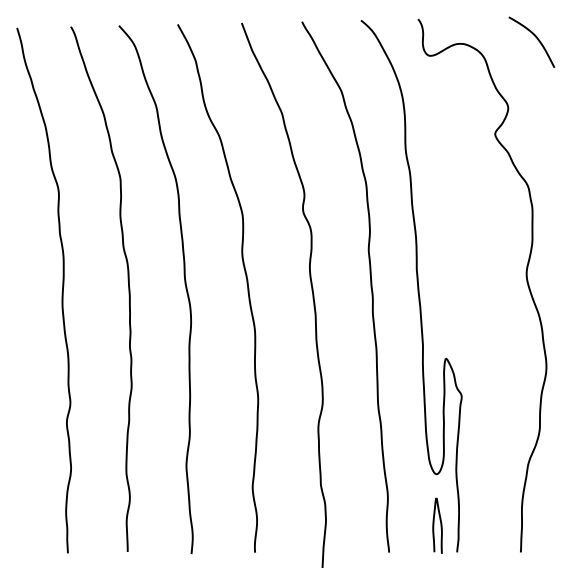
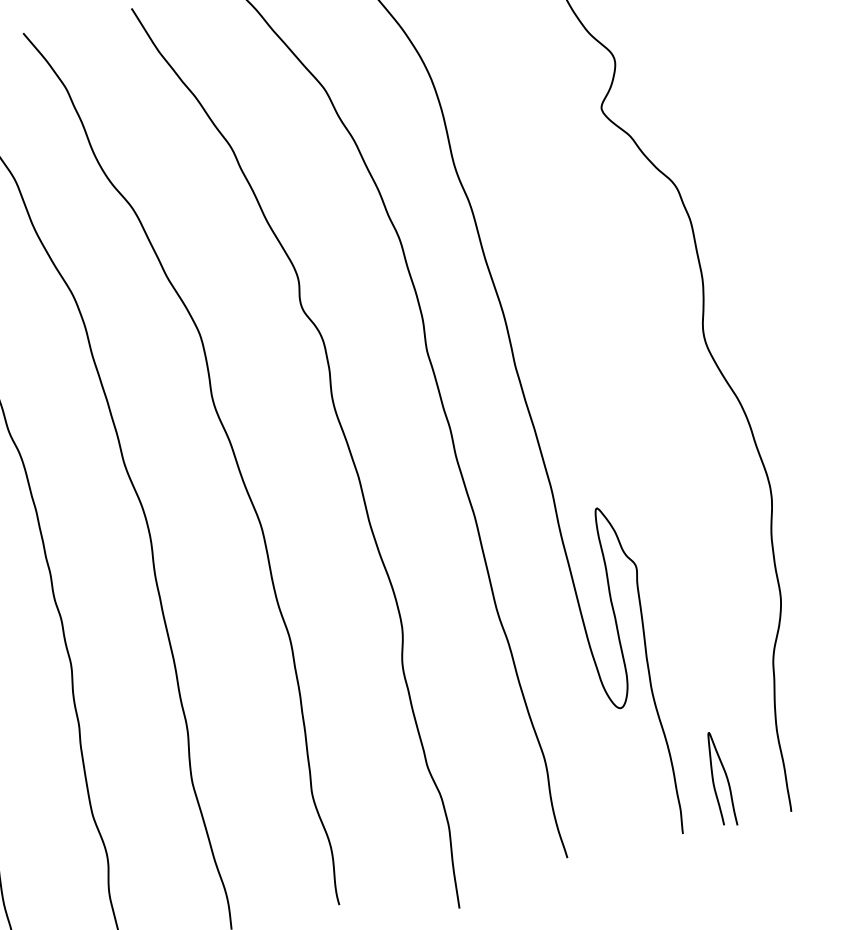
curve: (434, 525) -> (715, 779), moved

